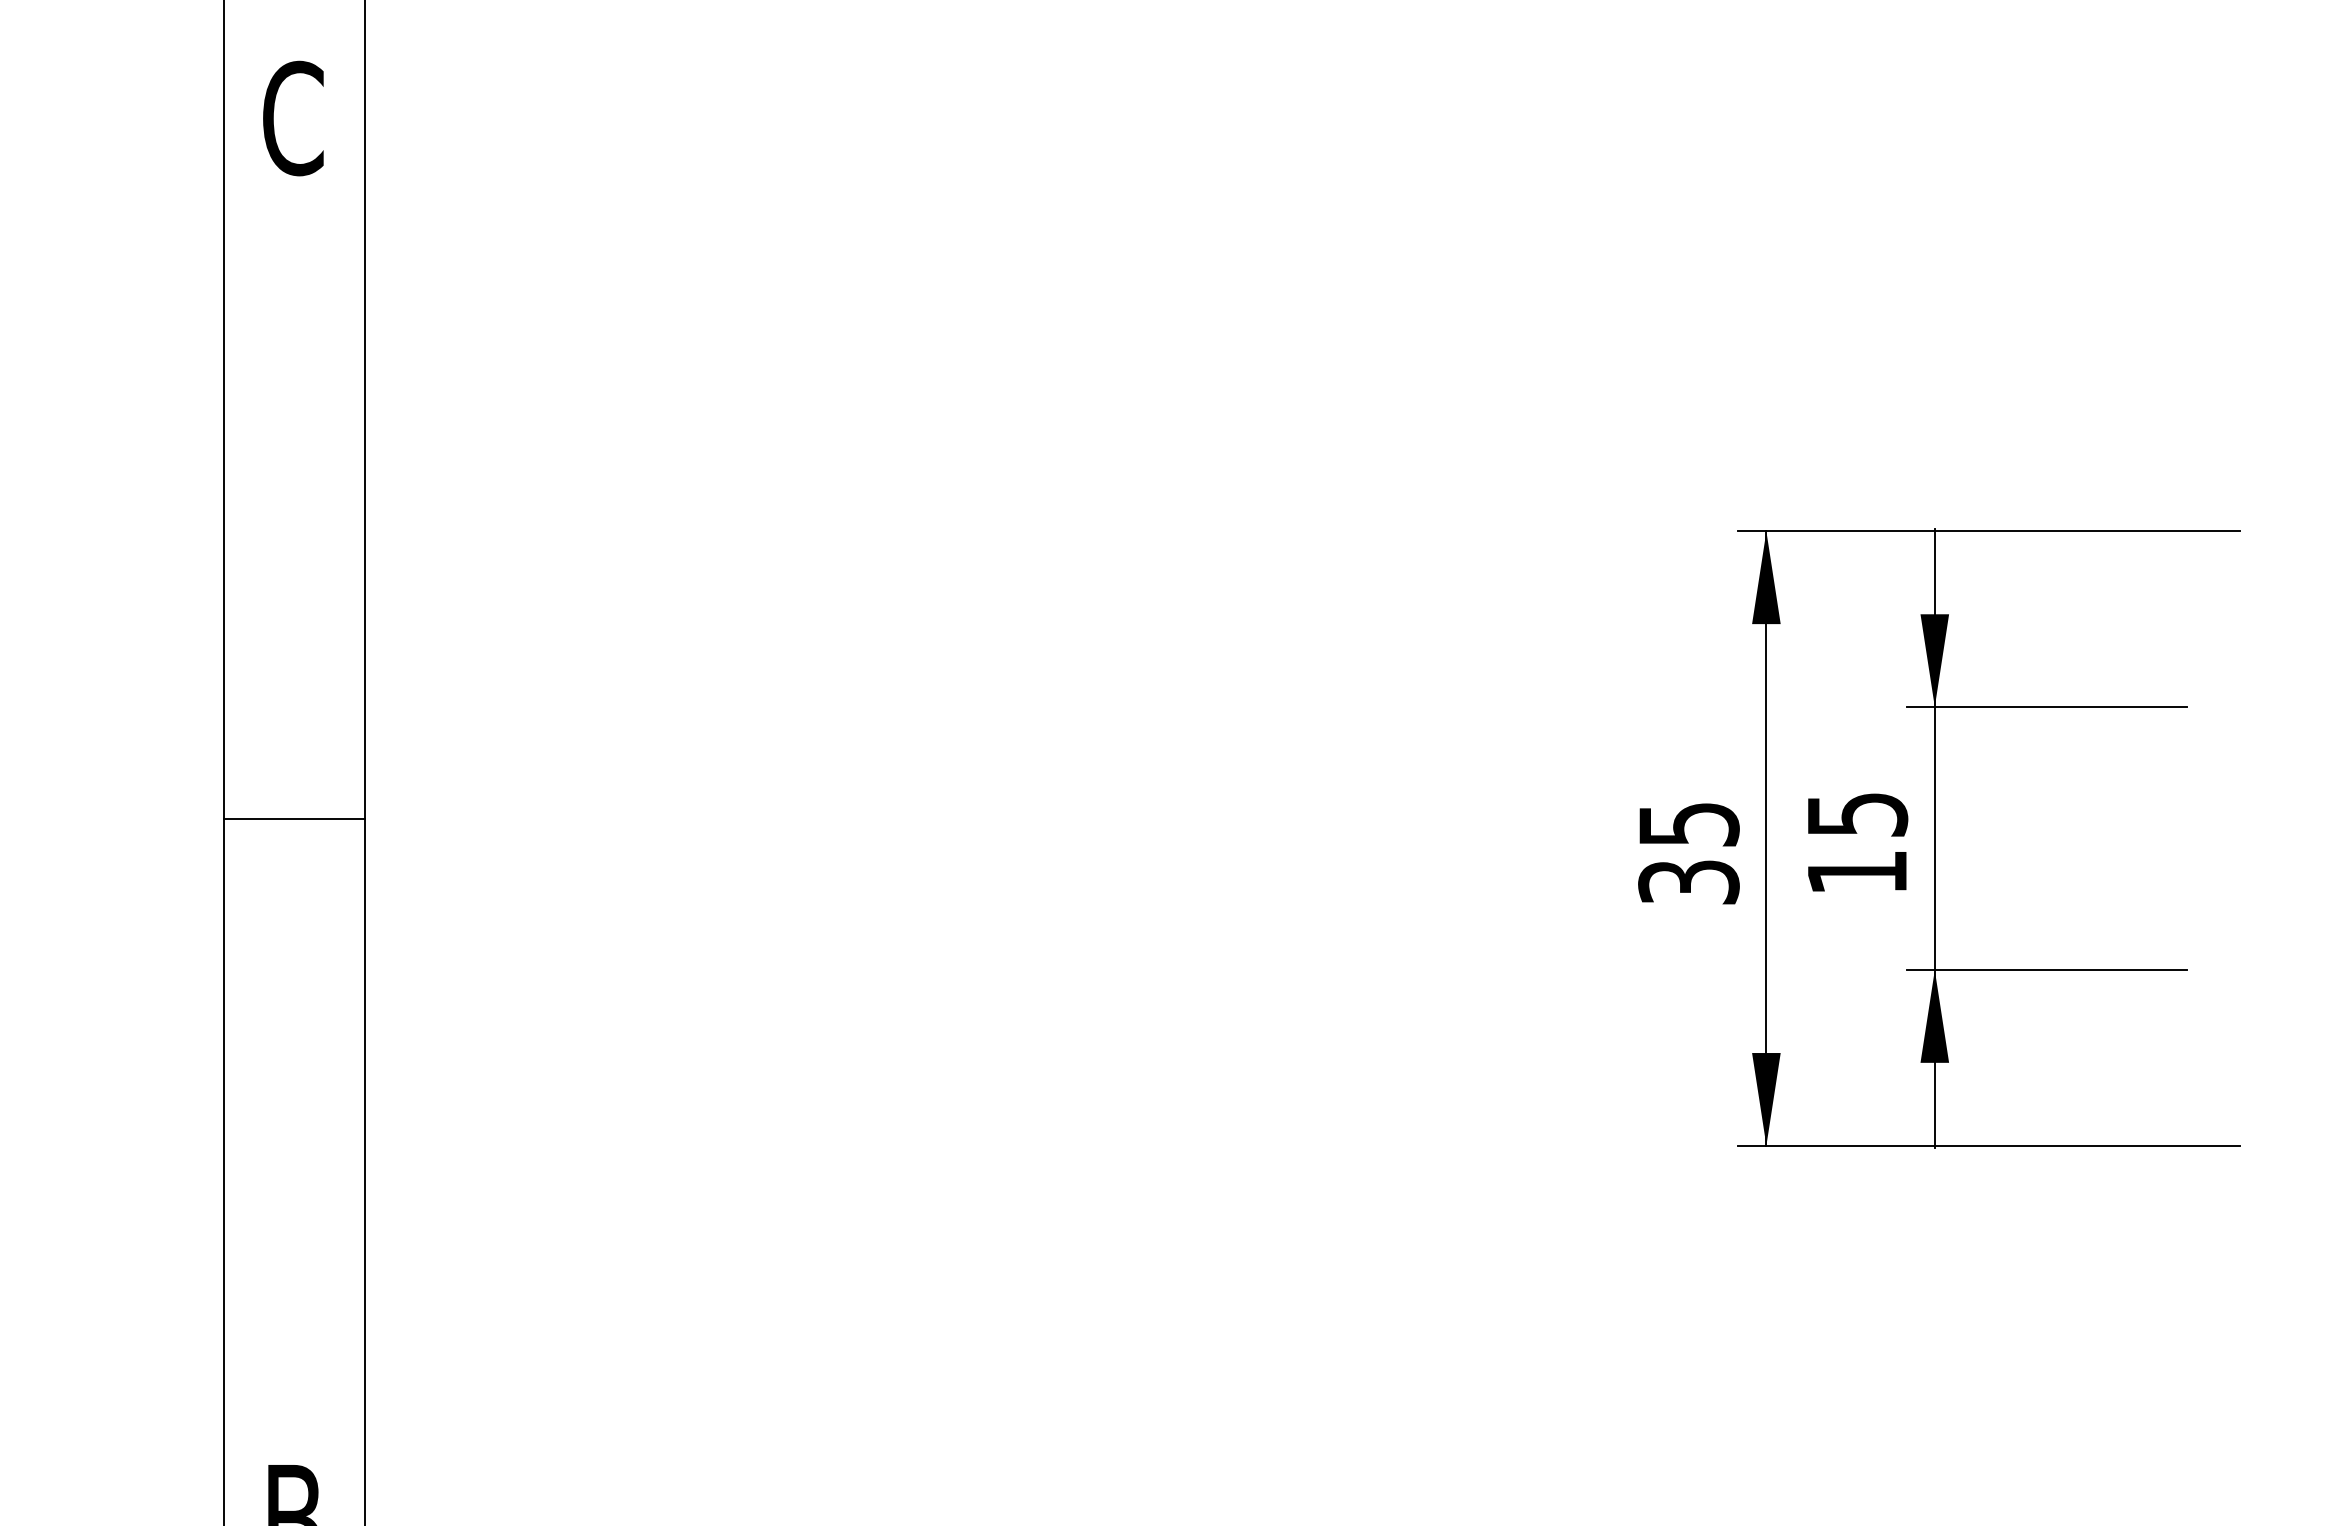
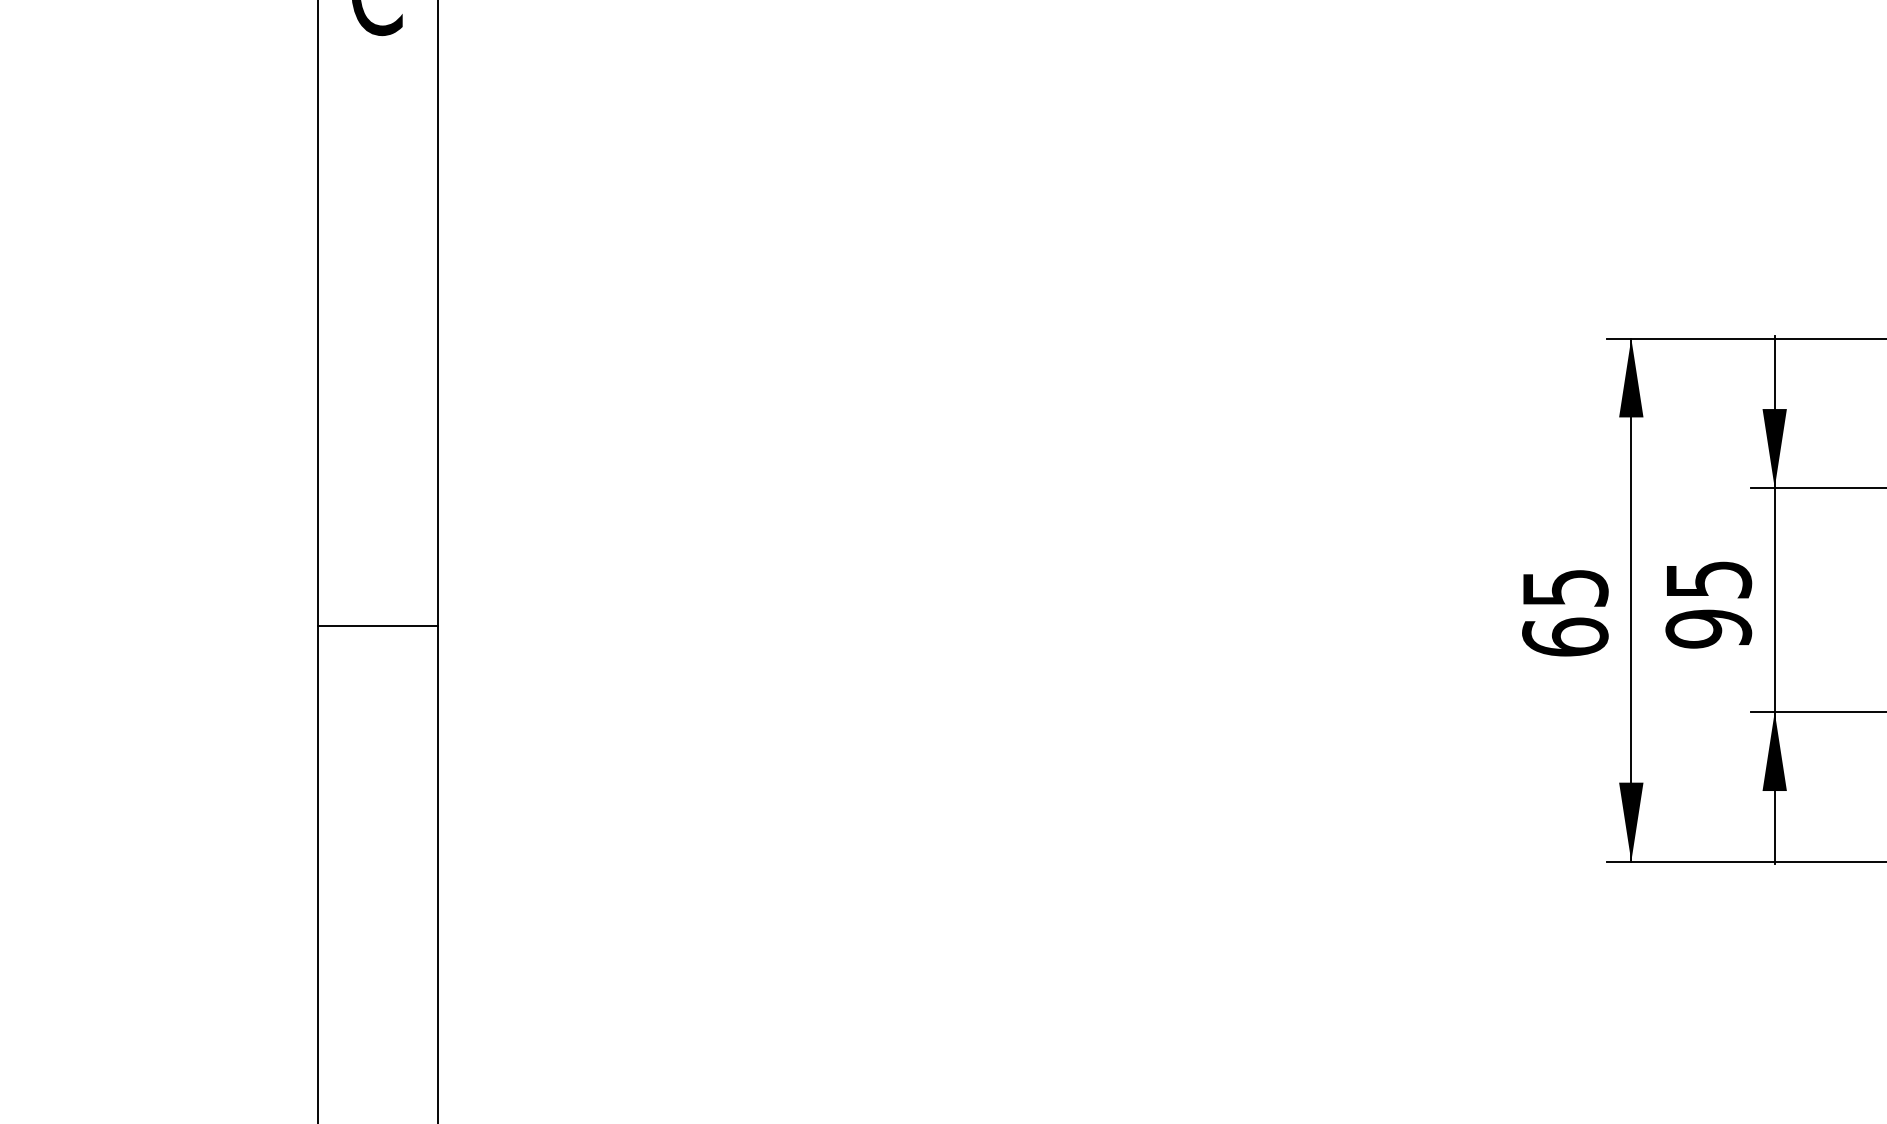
line: (294, 819) -> (377, 626), moved
text: (1857, 872) -> (1708, 628), 15 -> 95
text: (1688, 881) -> (1564, 636), 35 -> 65

